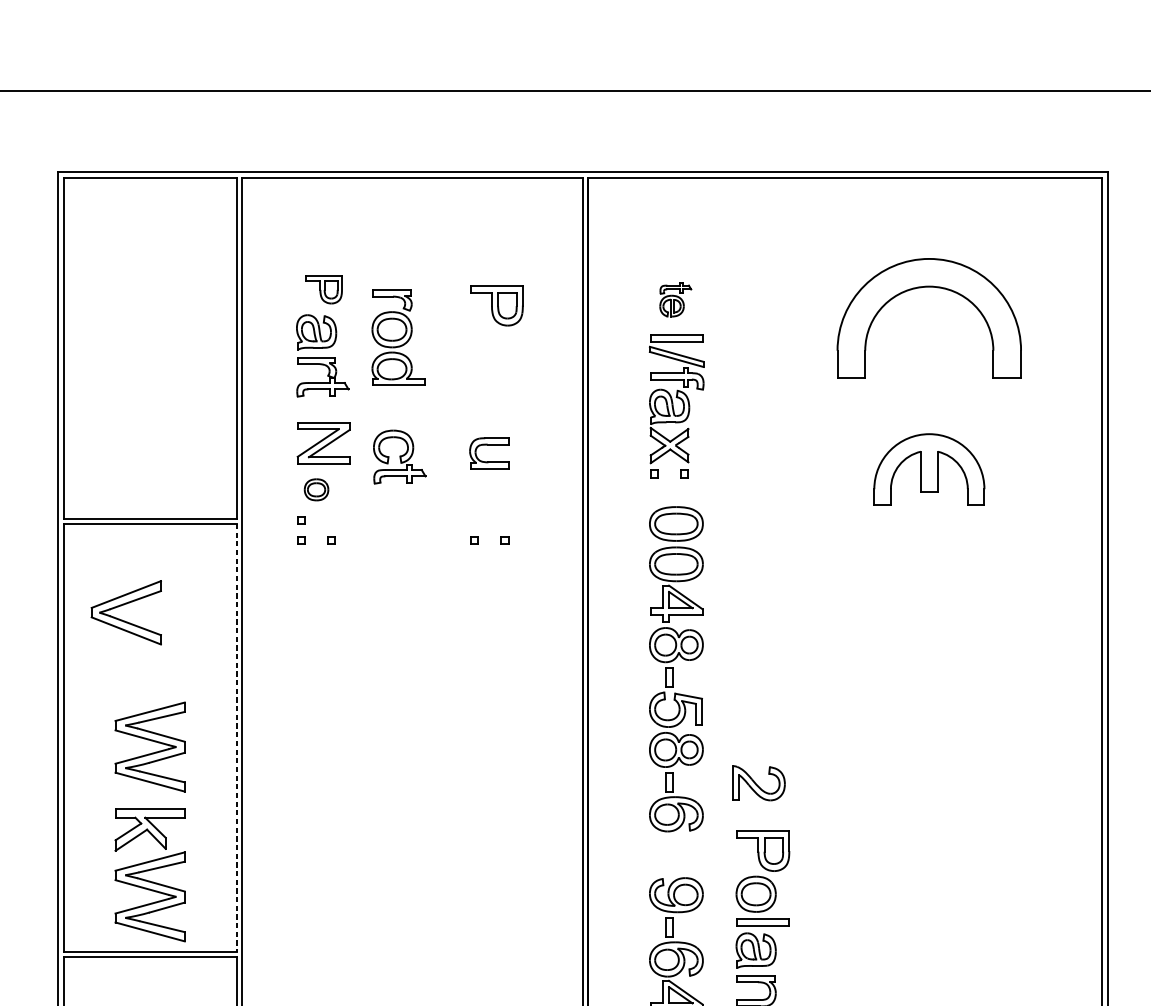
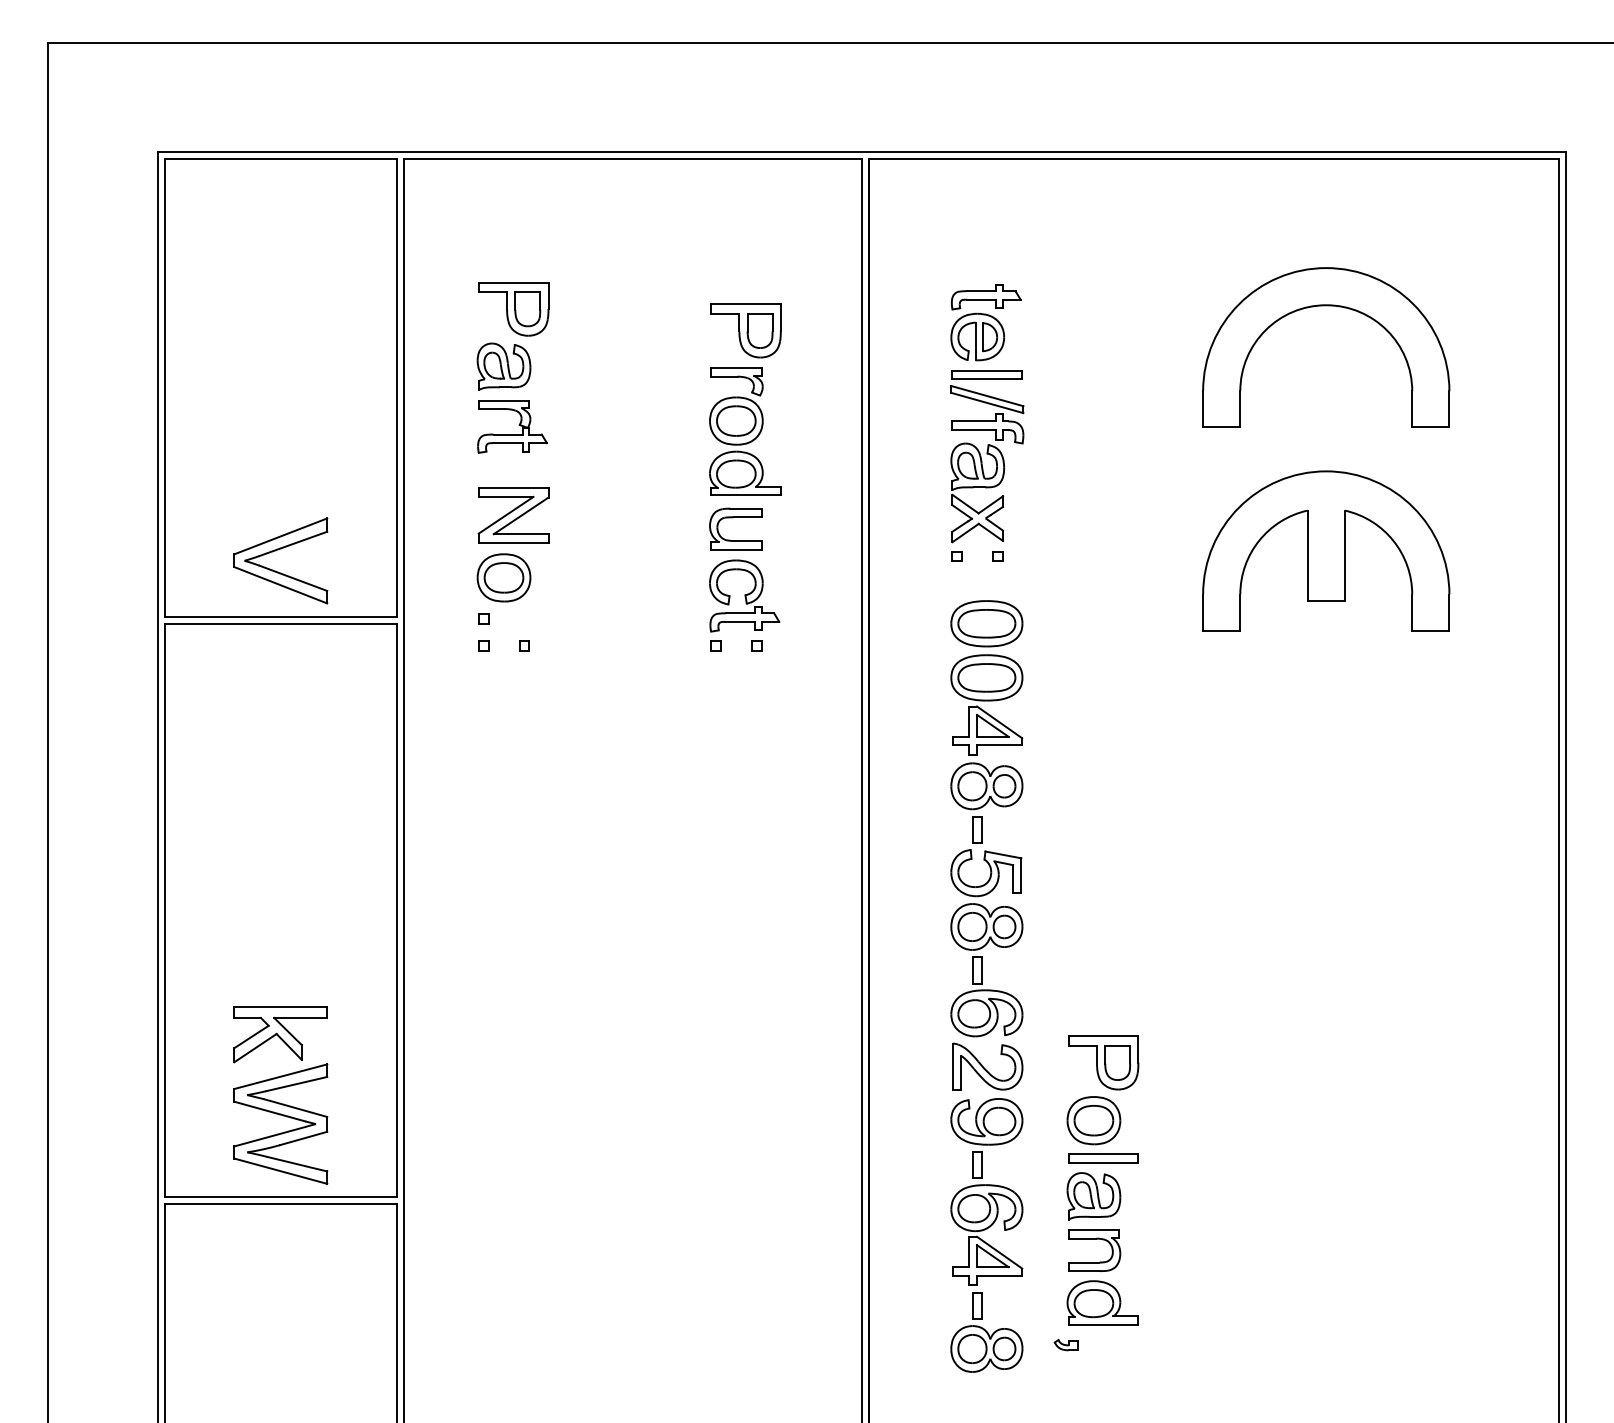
part: (323, 289) -> (513, 309), size x1.43
part: (675, 299) -> (985, 322), size x1.67
part: (398, 337) -> (745, 431), moved
part: (399, 456) -> (744, 595), moved
part: (929, 469) -> (1326, 550), size x1.67
part: (316, 489) -> (503, 577), size x1.67
part: (124, 605) -> (278, 550), moved
line: (236, 737) -> (396, 910), dashed -> solid
part: (152, 741) -> (283, 915), removed
part: (758, 783) -> (987, 1066), moved

